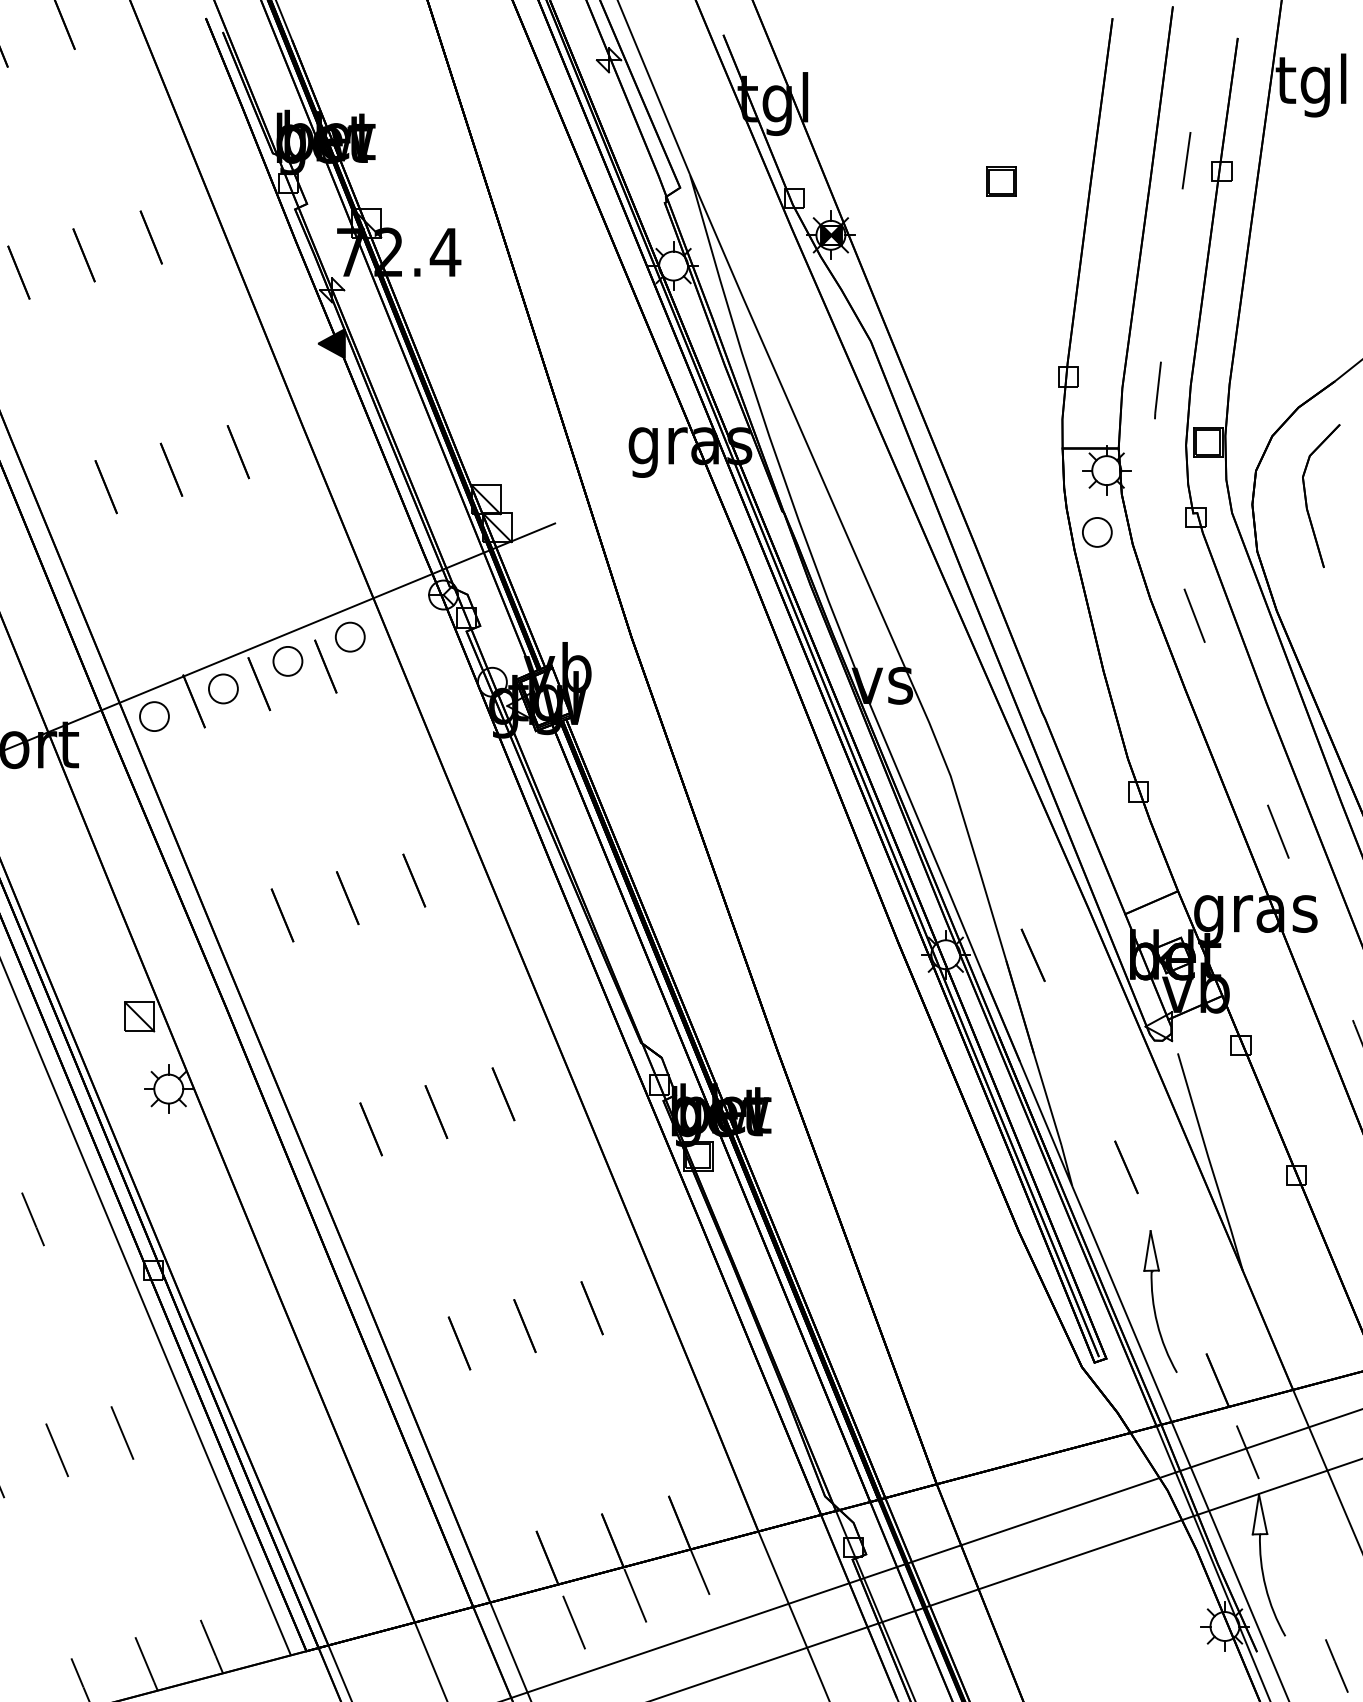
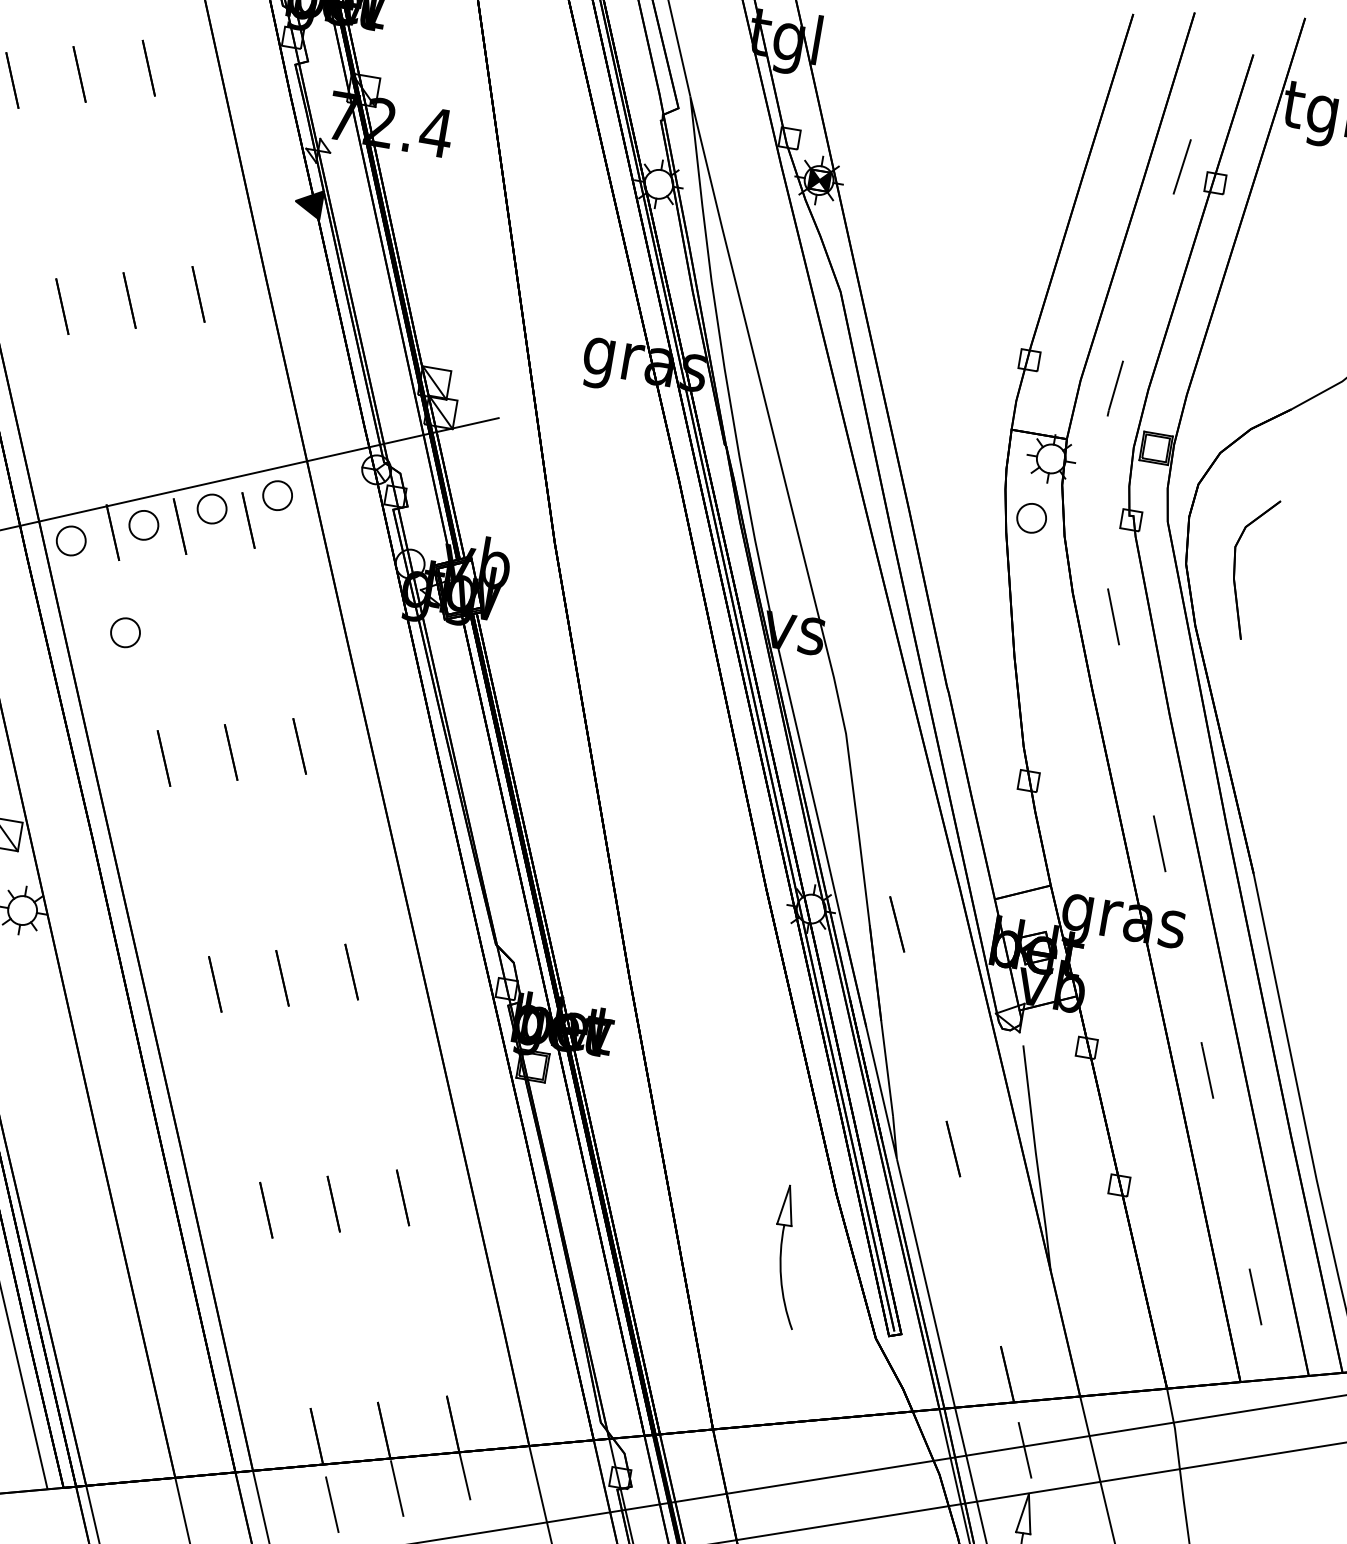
part: (1001, 181) -> (996, 156), removed
part: (1306, 496) -> (1235, 566), moved
part: (223, 797) -> (125, 632), added
part: (1160, 1301) -> (787, 1256), moved

